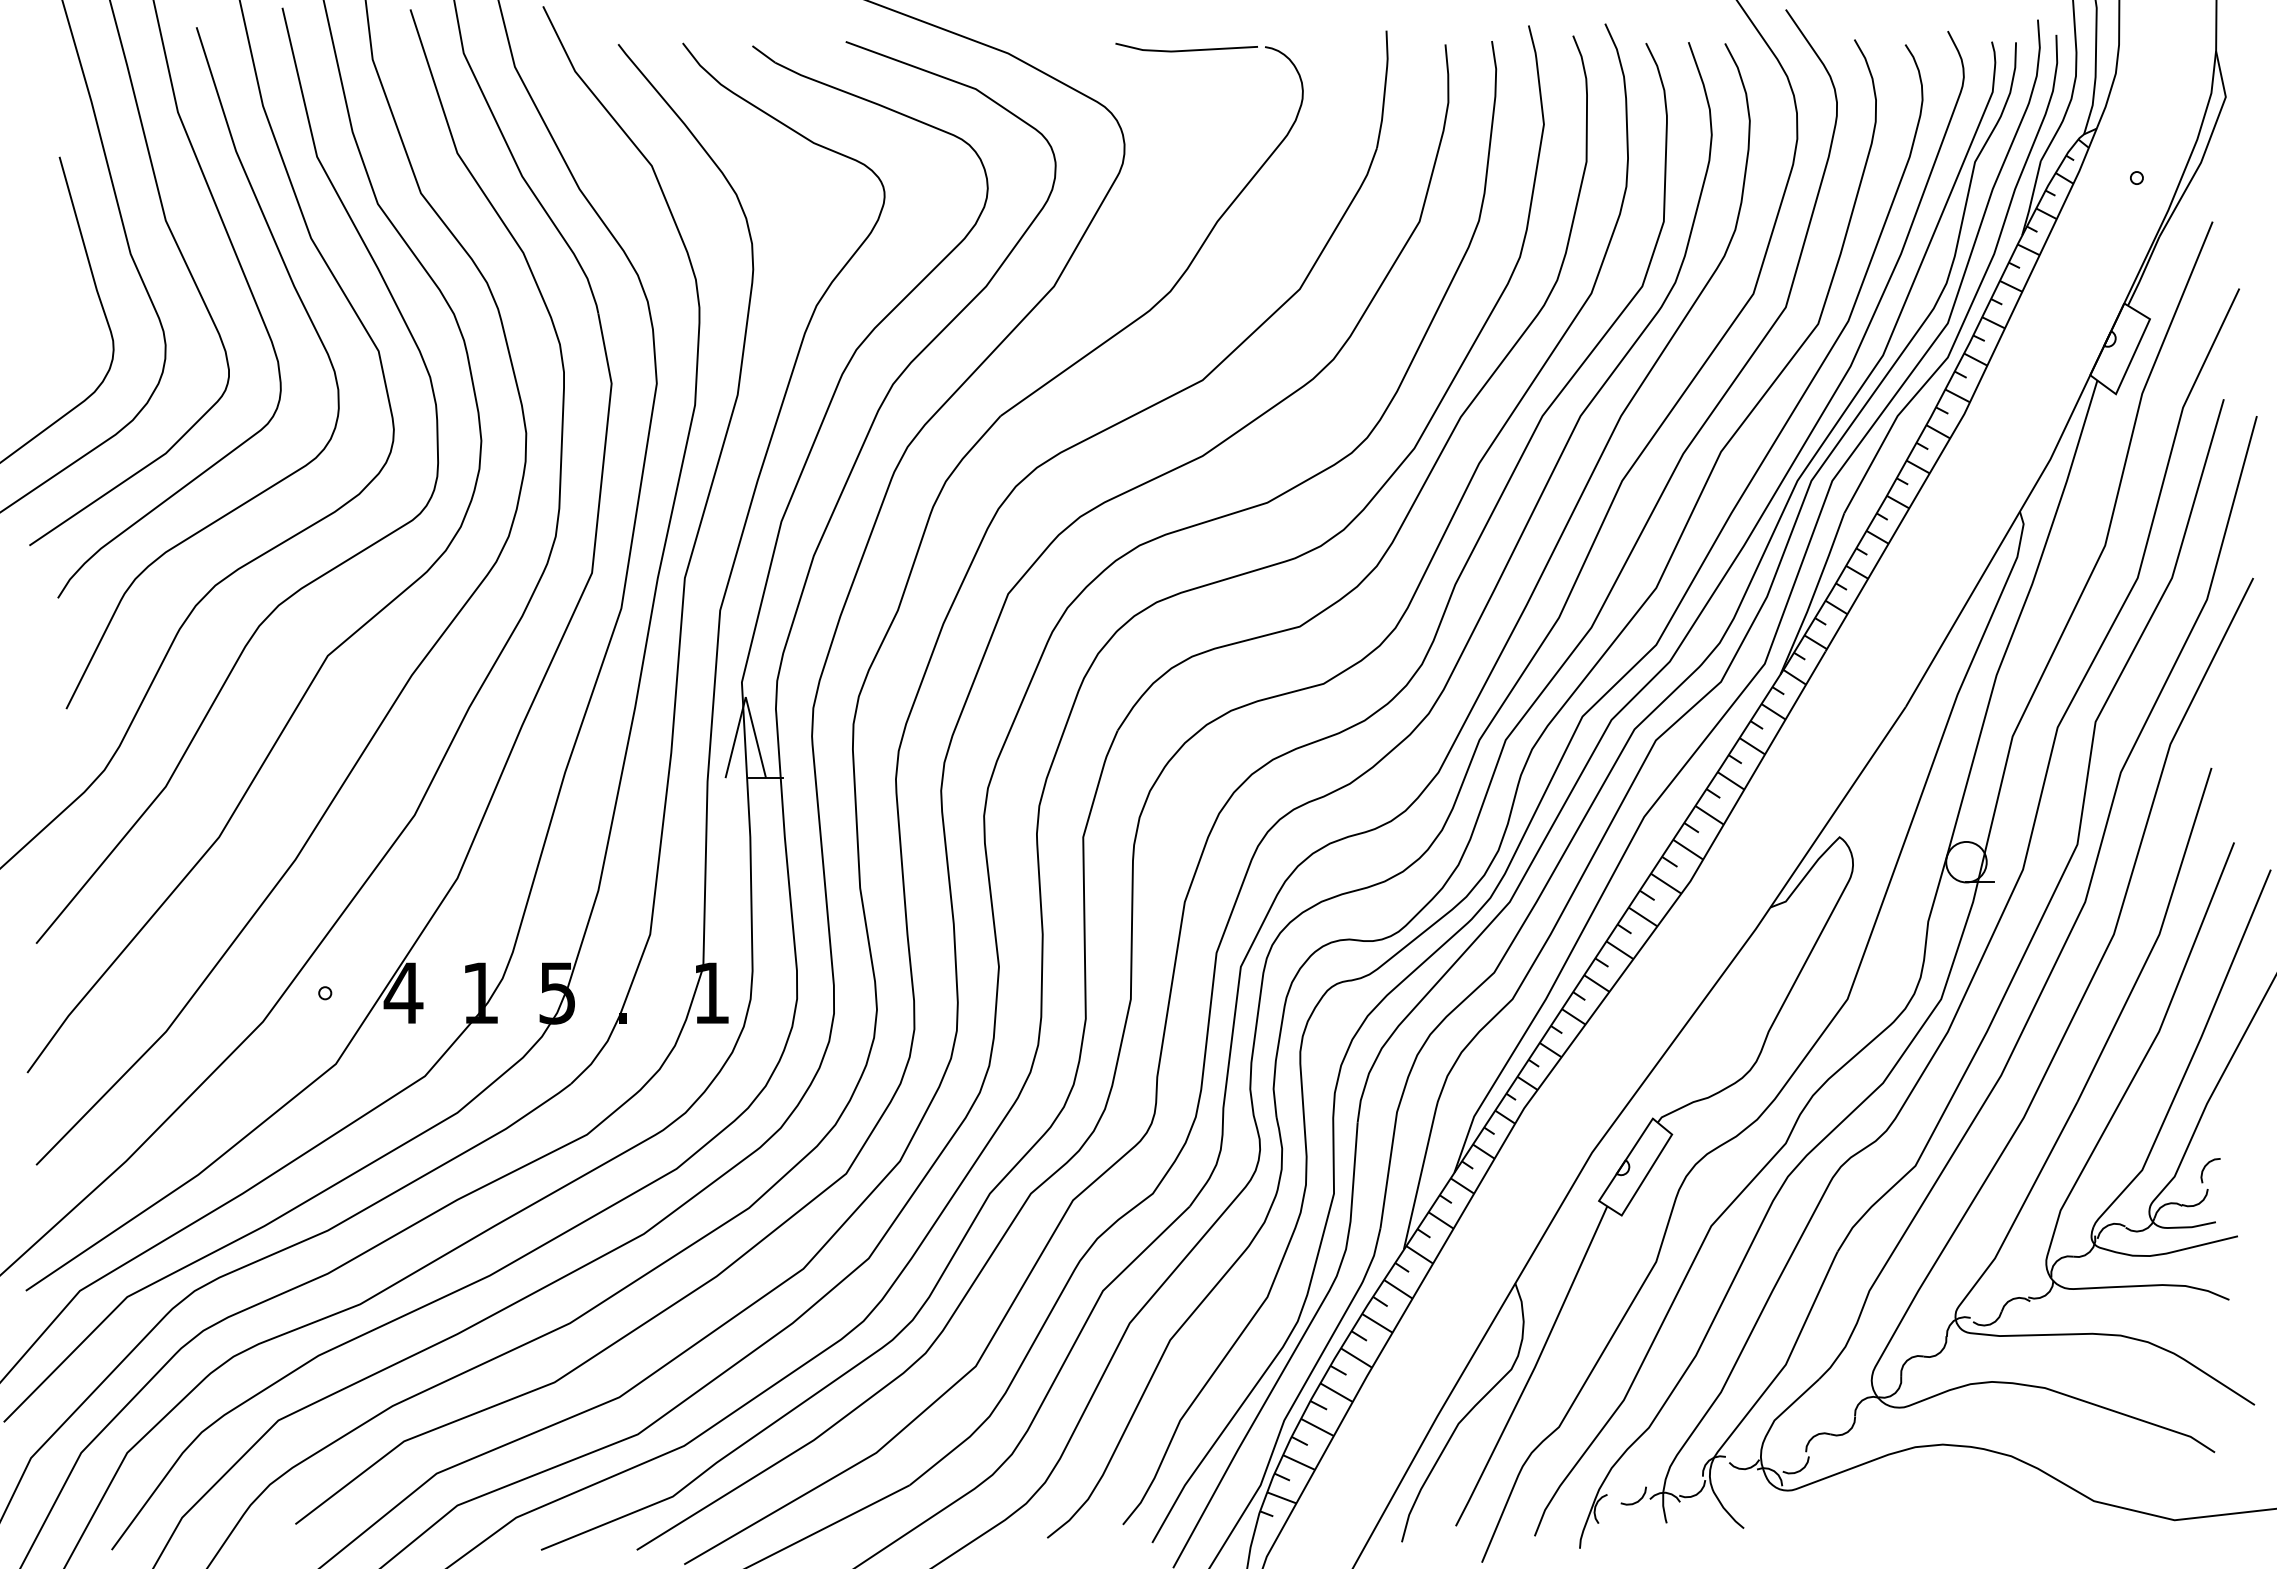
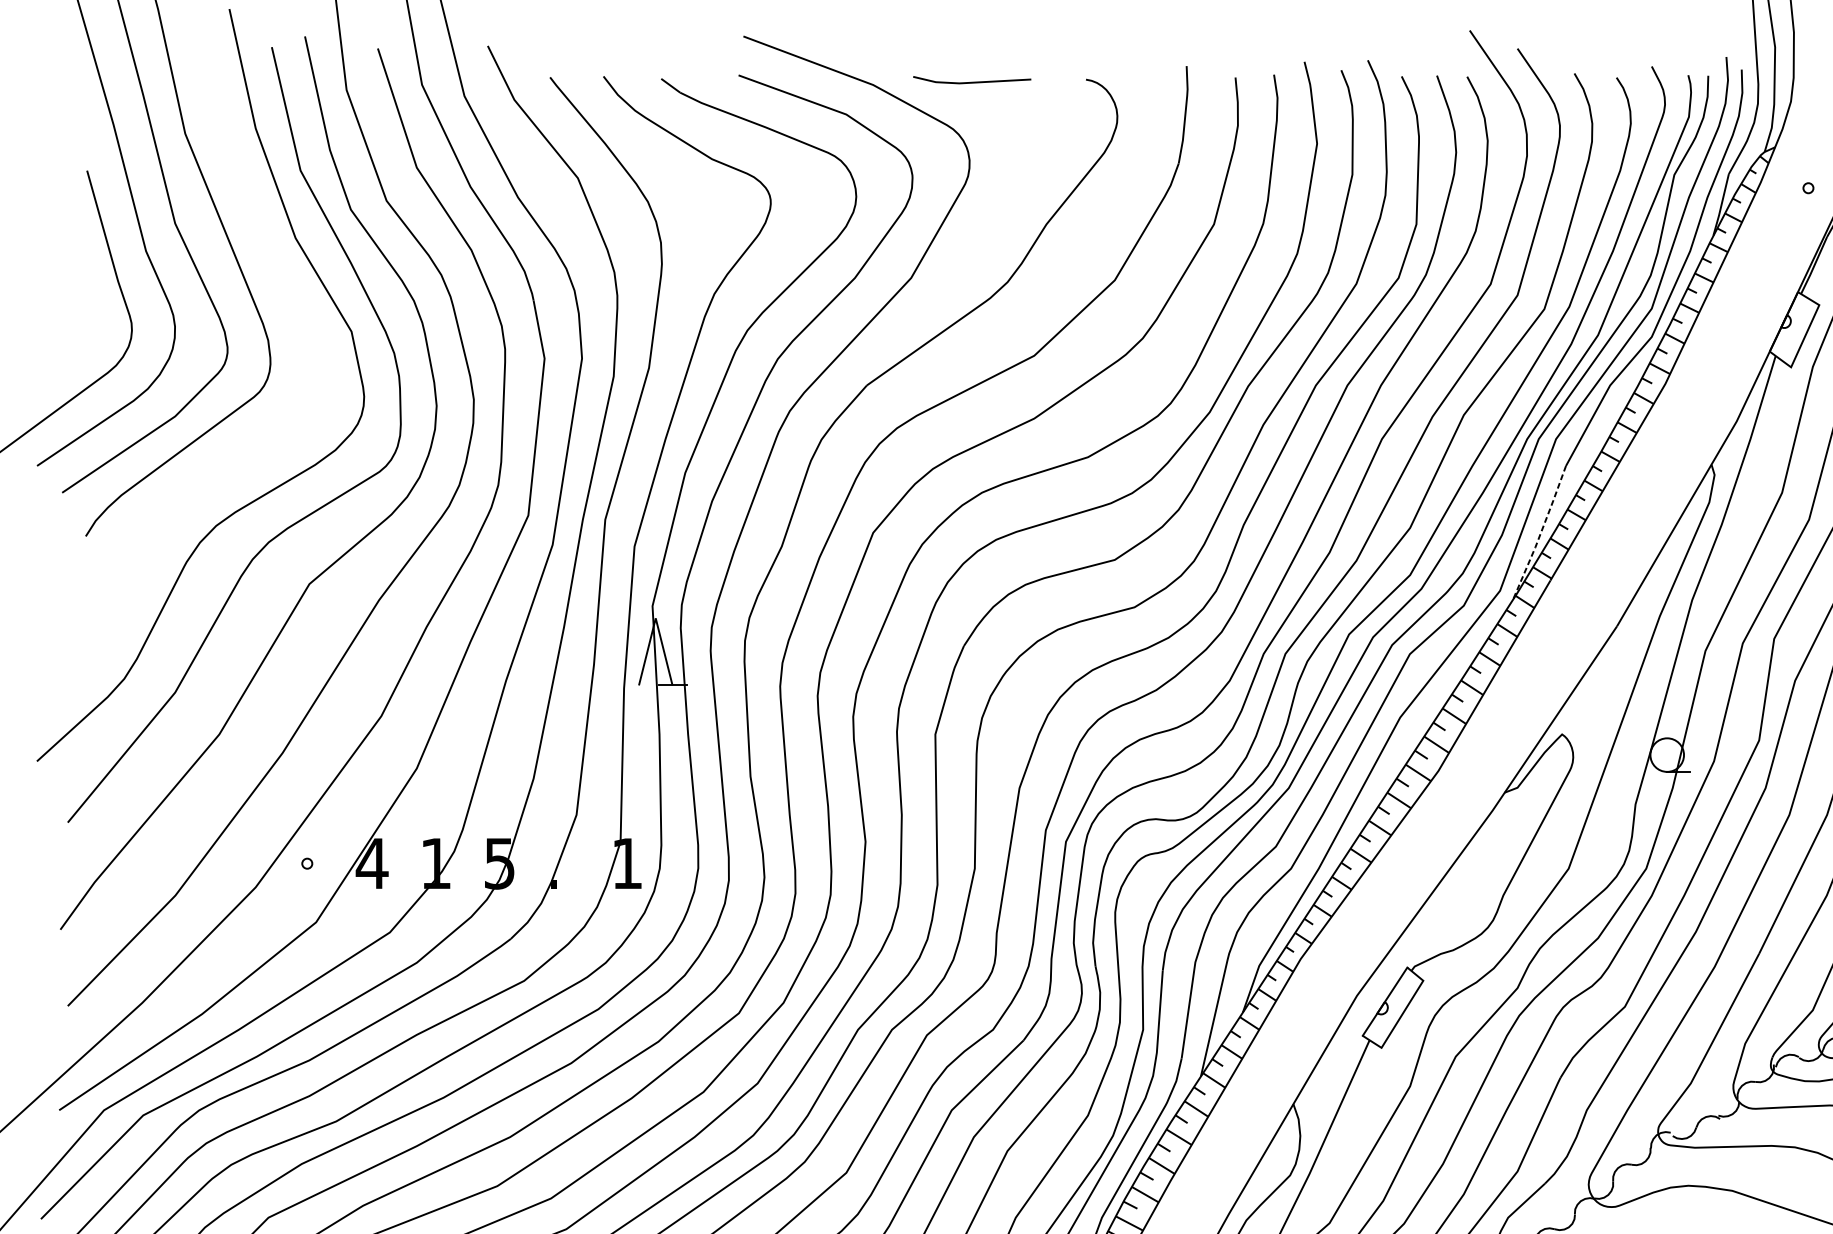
line: (1186, 49) -> (972, 81), moved
curve: (307, 315) -> (292, 302), removed
line: (1813, 595) -> (1540, 534), solid -> dashed

